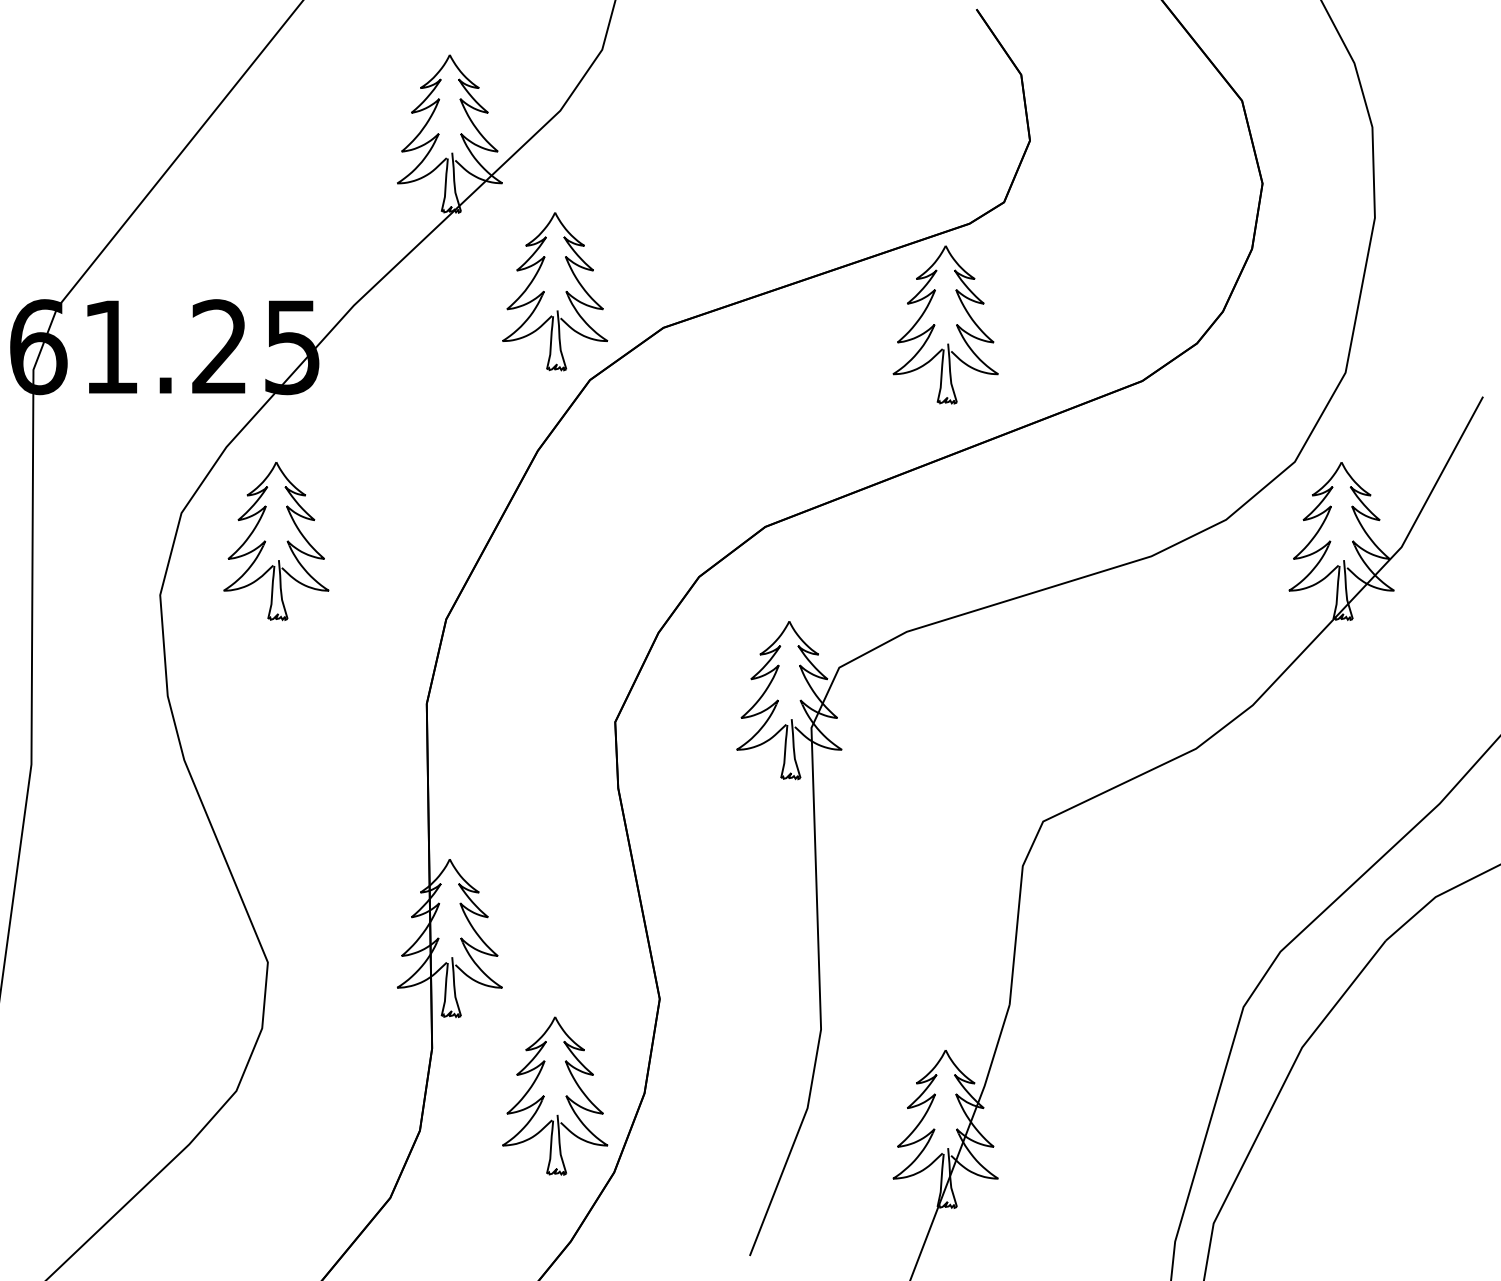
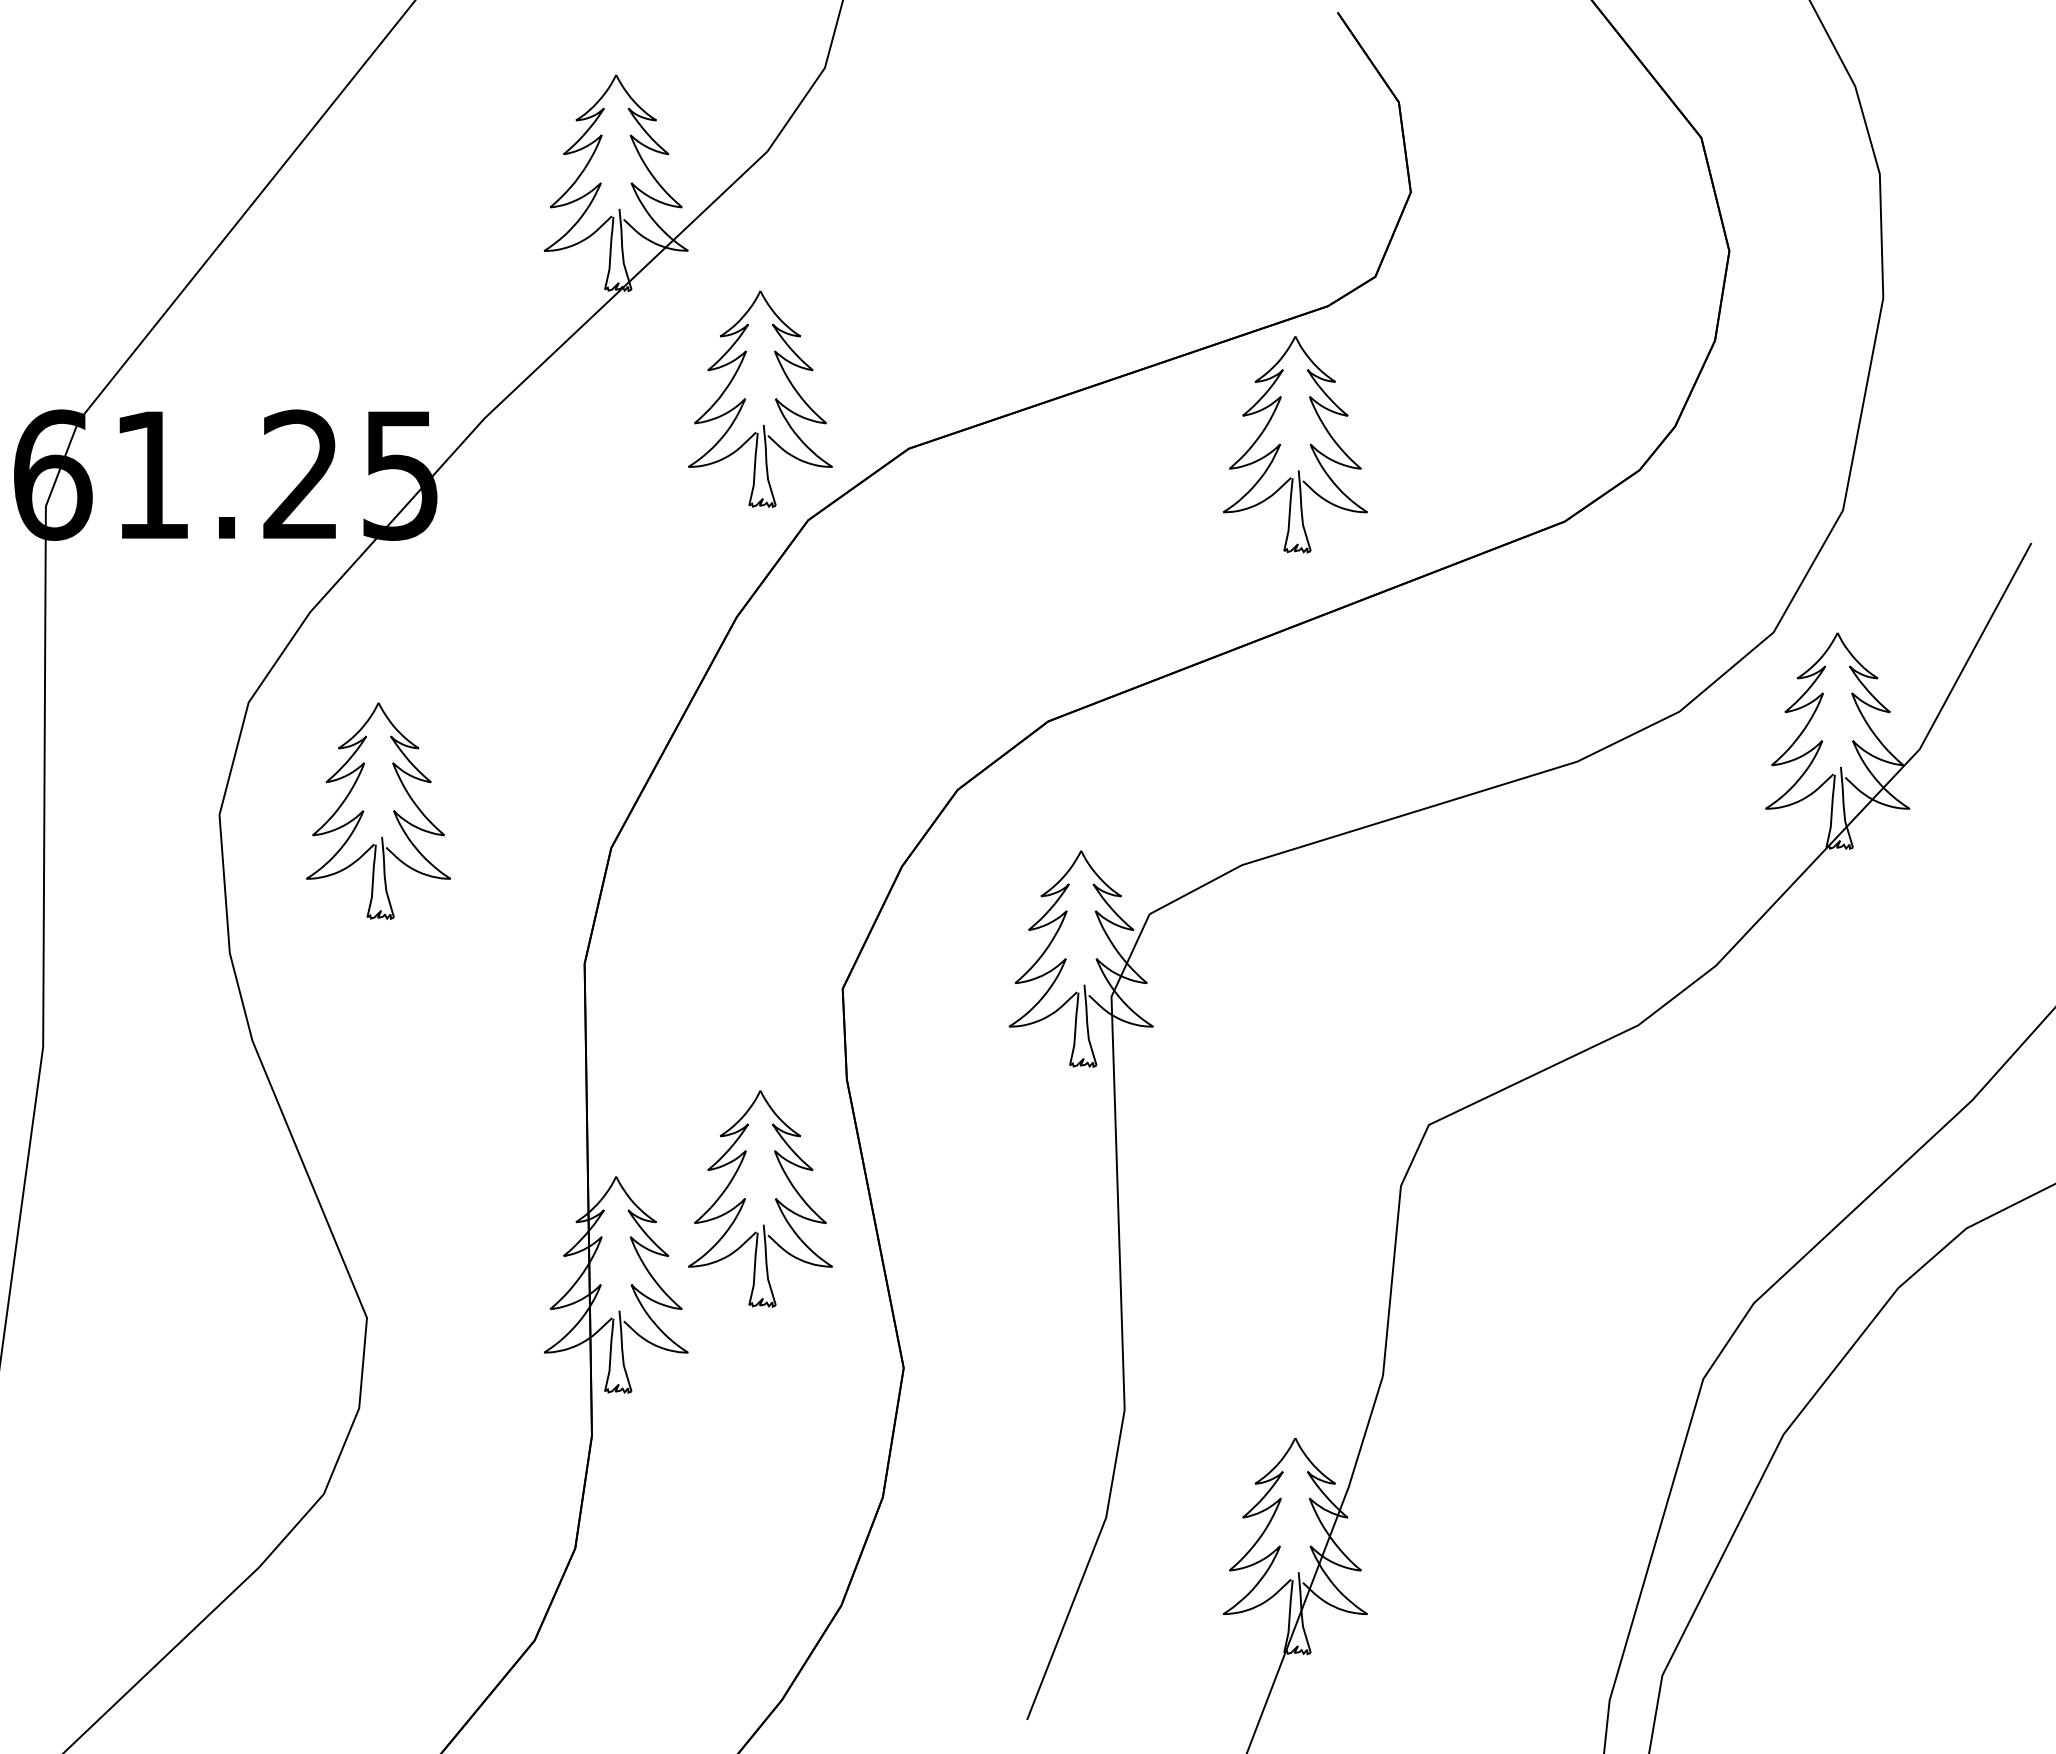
part: (266, 541) -> (364, 811), moved
part: (544, 1095) -> (745, 1198), moved

